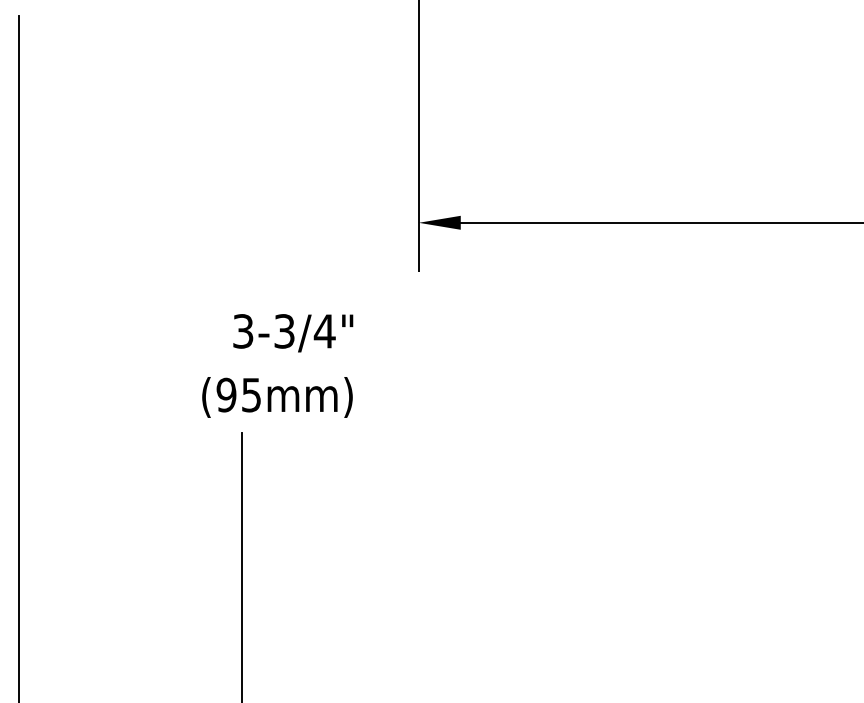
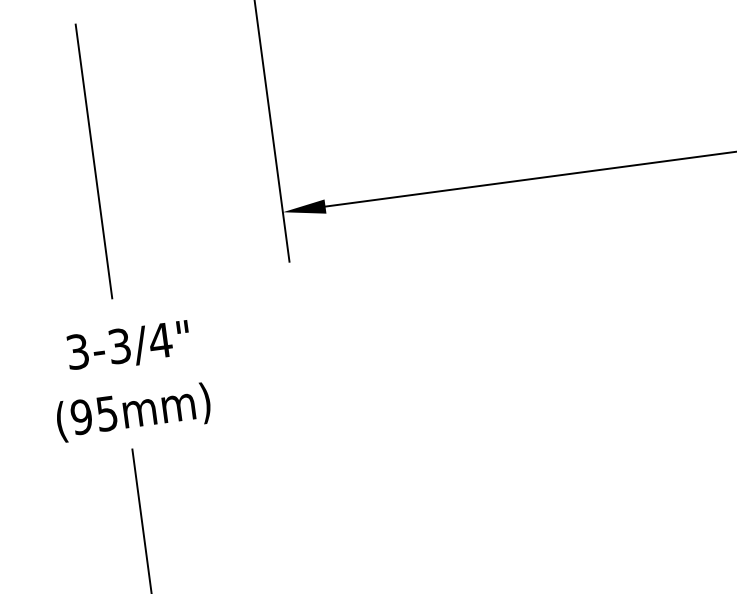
line: (242, 149) -> (94, 161), added
text: (293, 333) -> (129, 347), moved
text: (277, 397) -> (133, 412), moved

